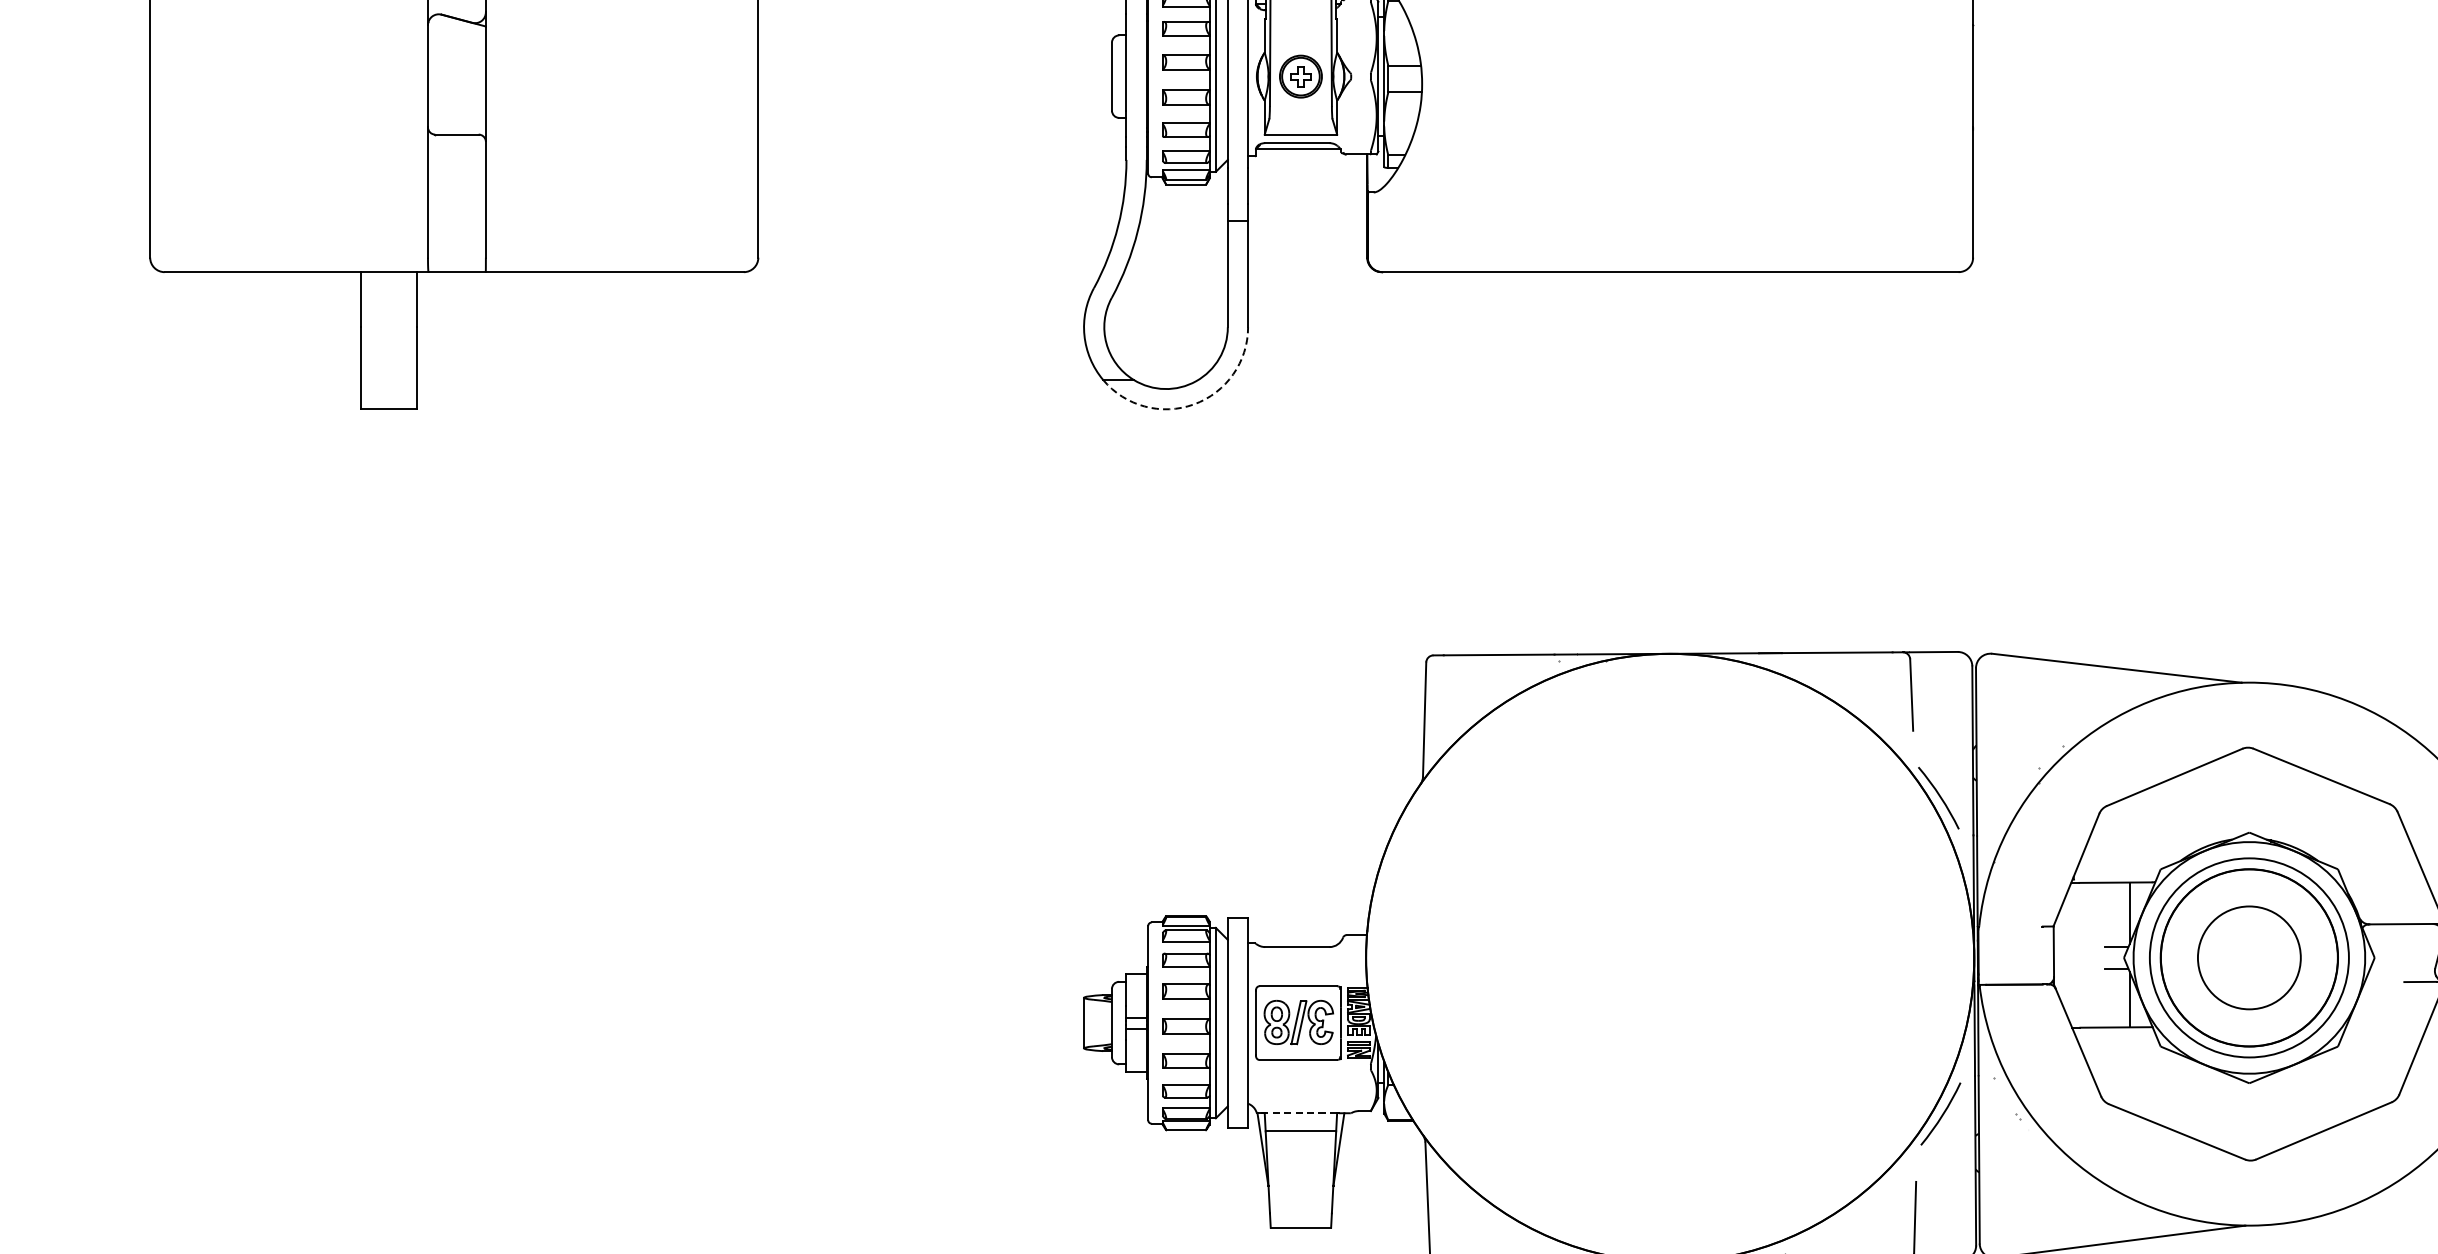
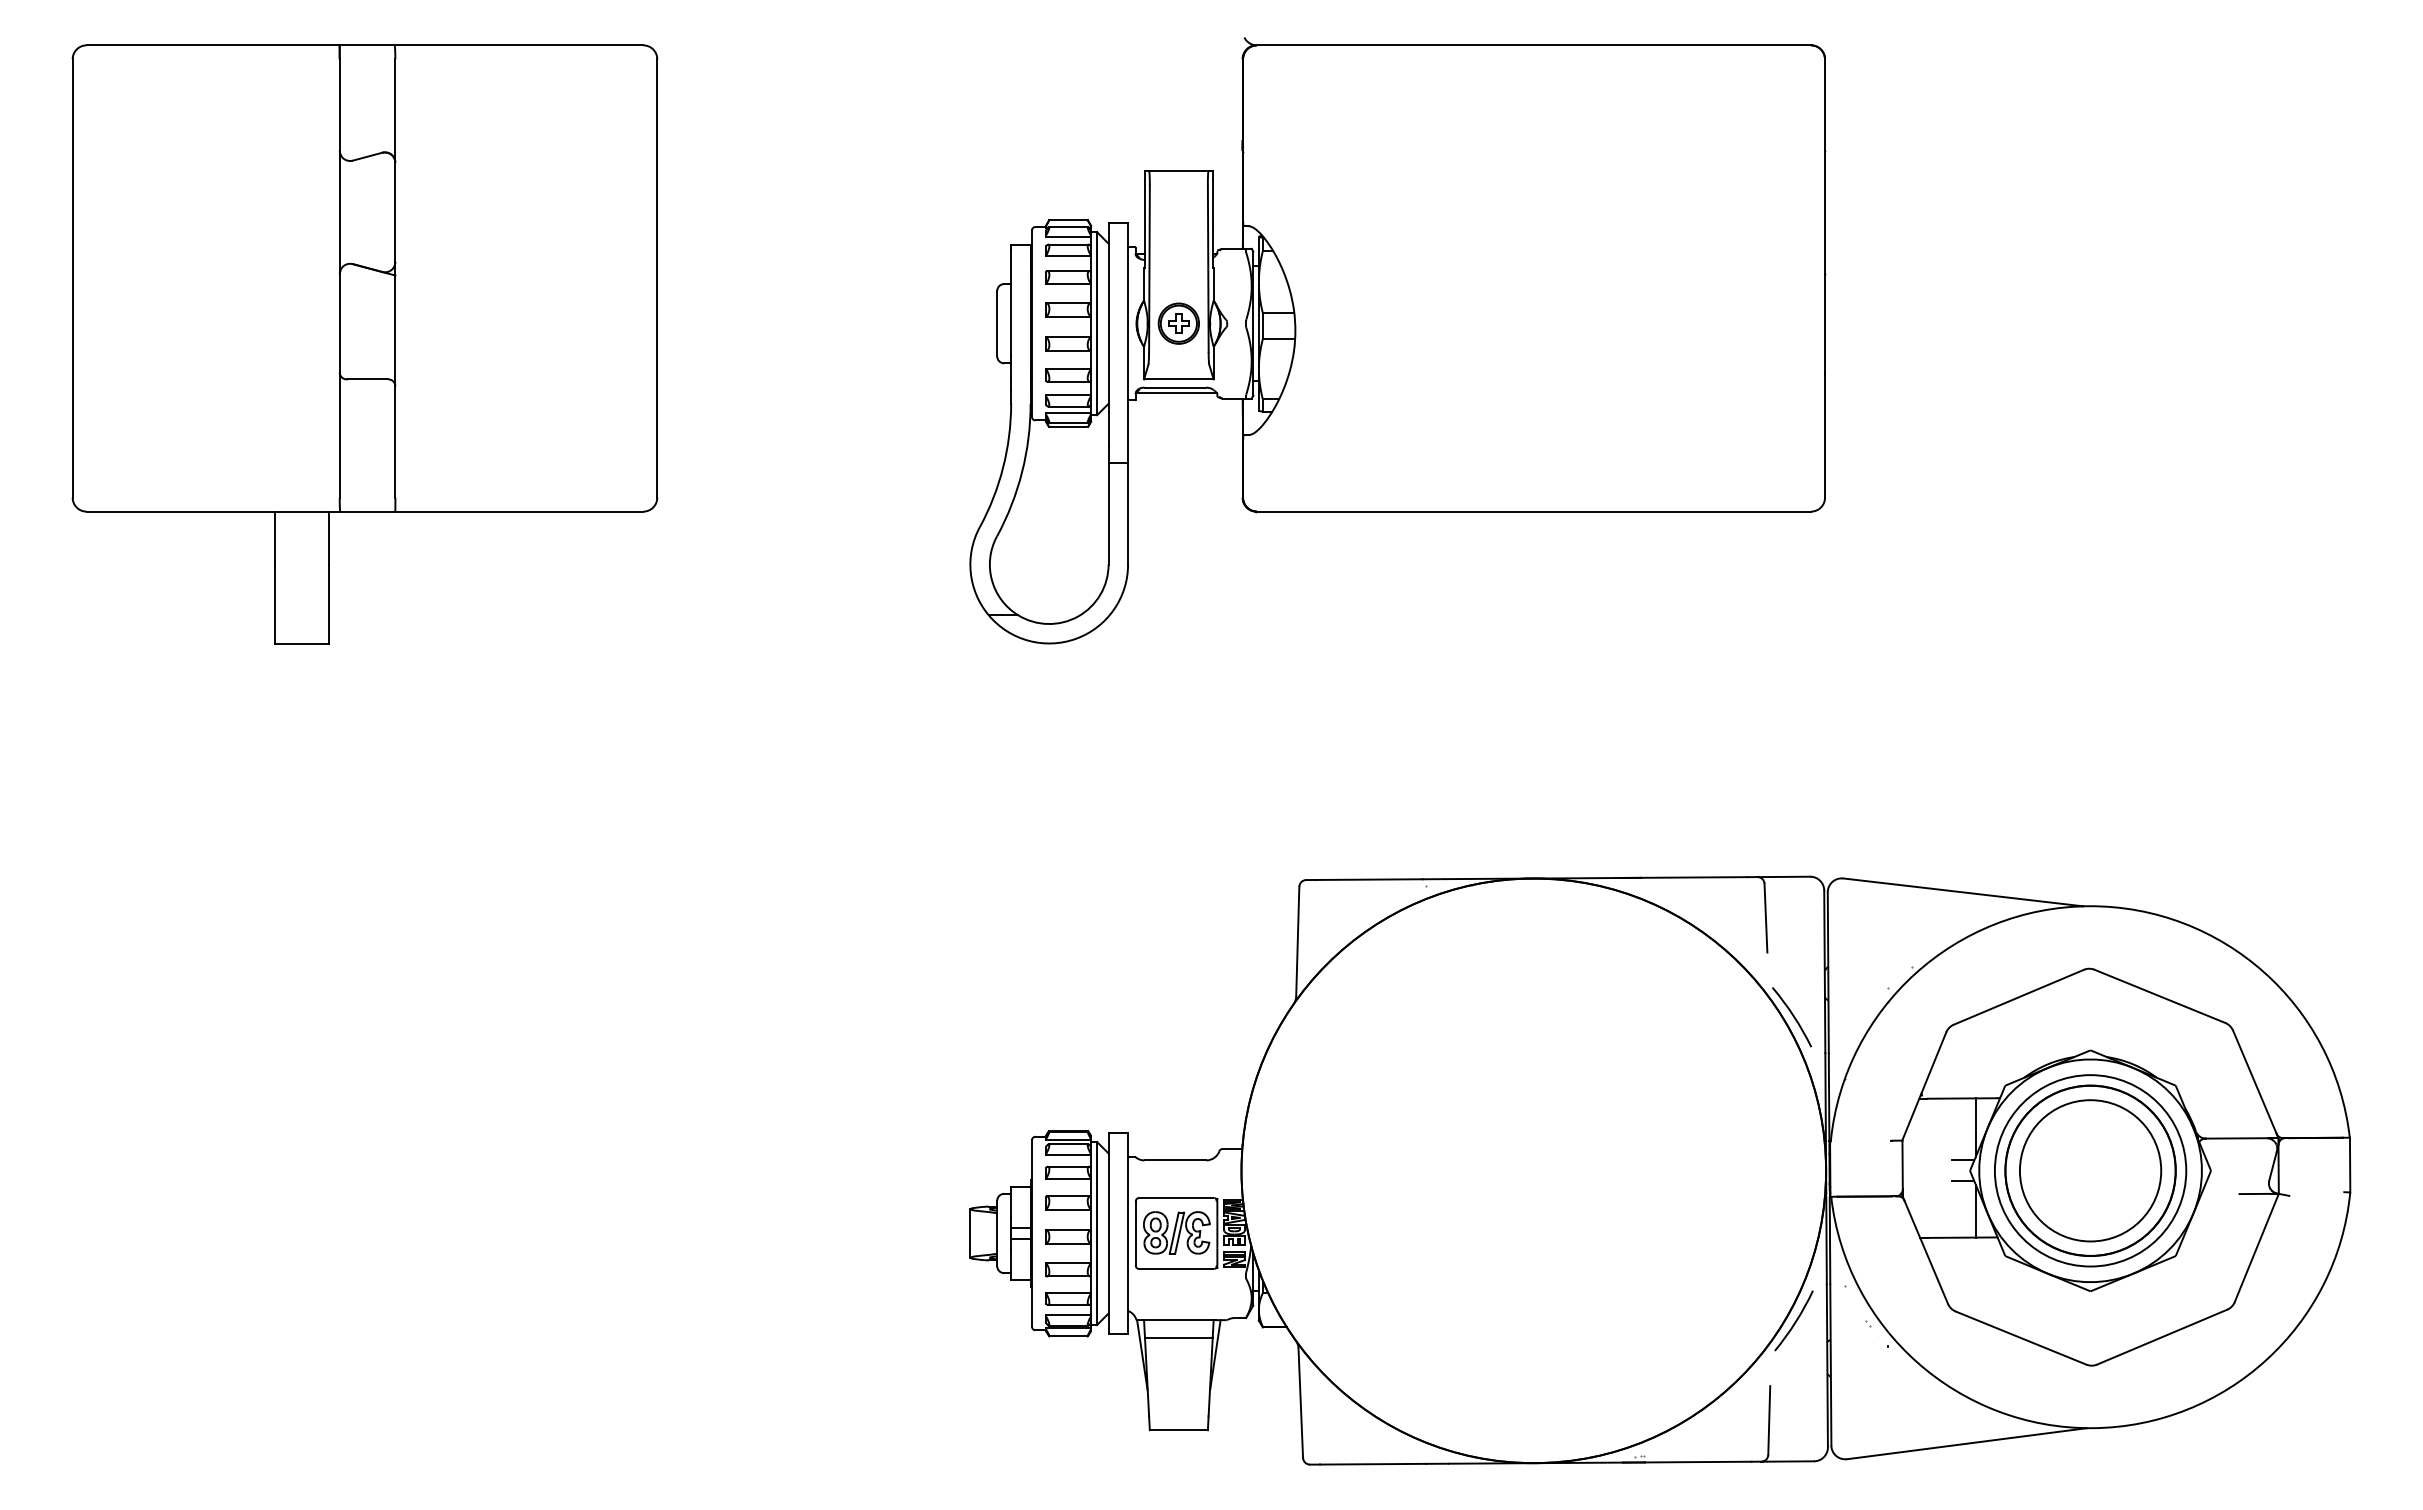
arc: (1194, 404) -> (1076, 638), dashed -> solid
circle: (2249, 957) -> (2090, 1170), size x1.43
line: (1300, 1113) -> (1178, 1320), dashed -> solid

